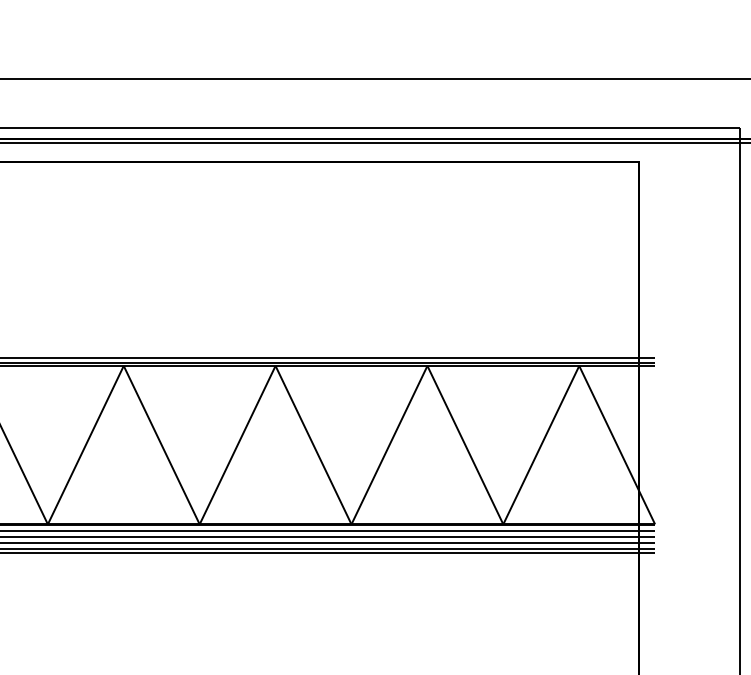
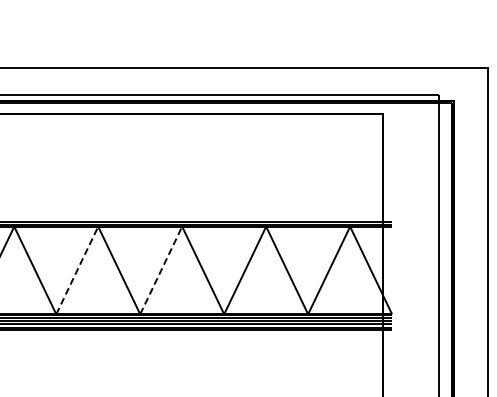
line: (86, 445) -> (77, 270), solid -> dashed
line: (238, 445) -> (161, 270), solid -> dashed

